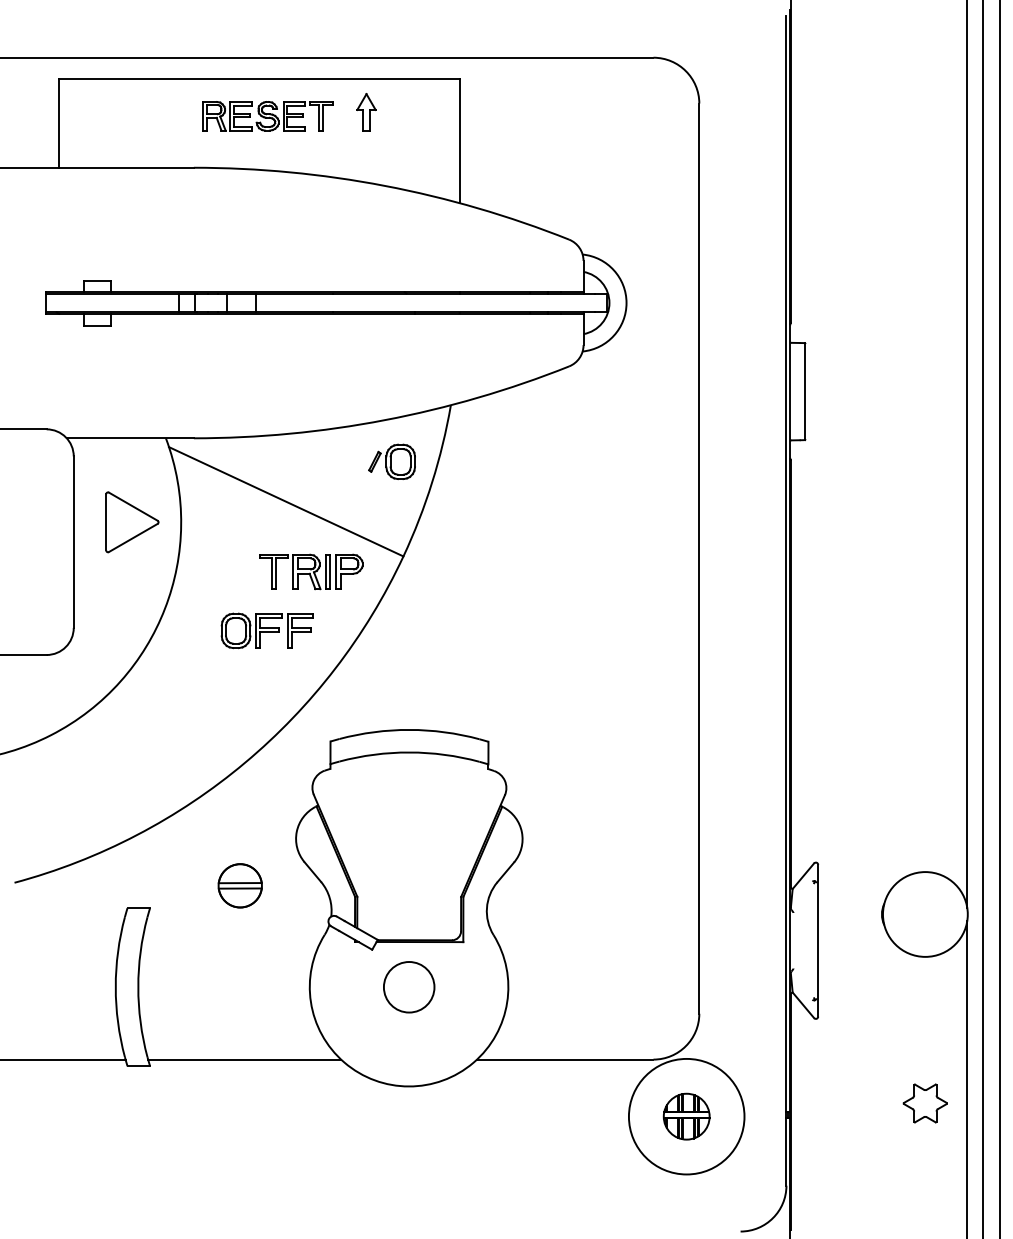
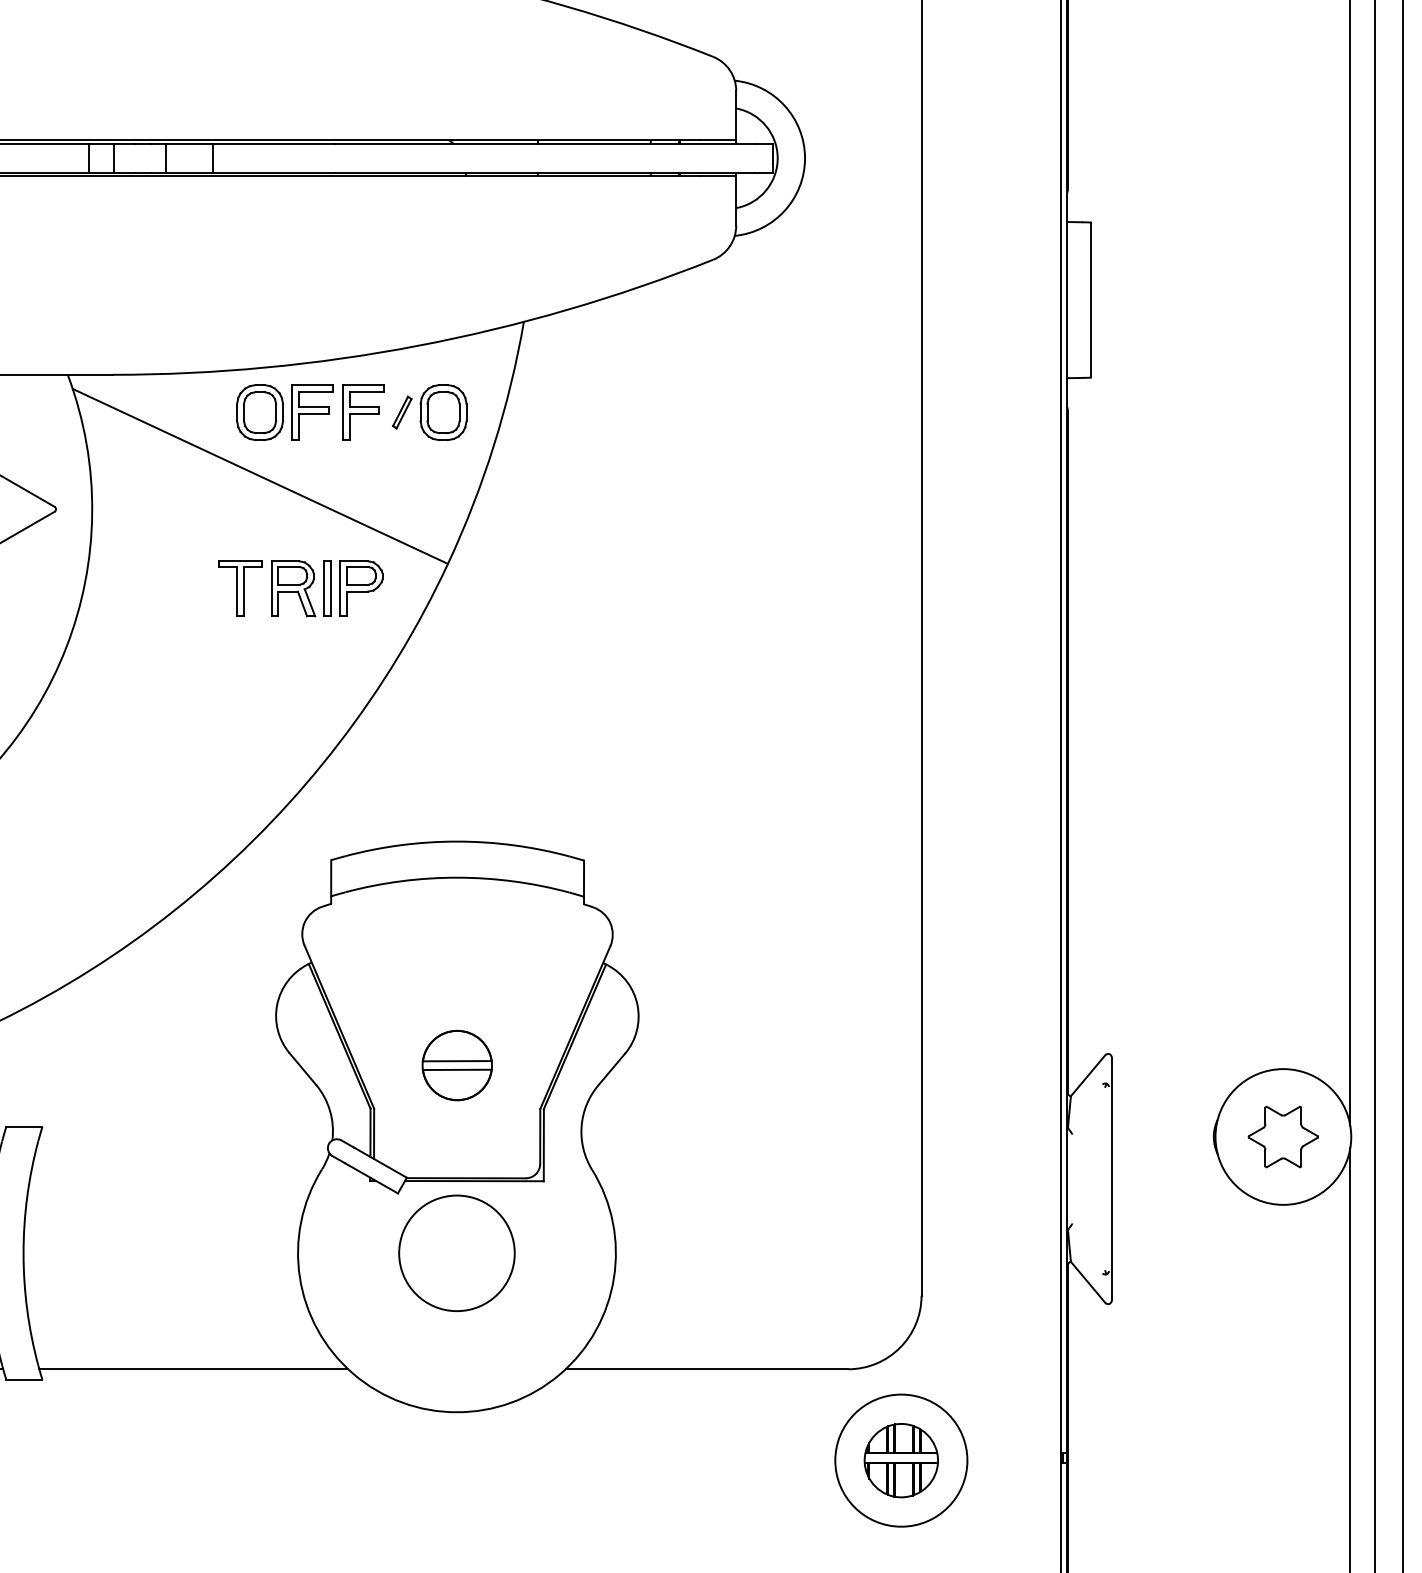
part: (266, 630) -> (308, 411), moved
part: (239, 885) -> (456, 1064), moved
circle: (409, 987) -> (457, 1253), size x1.43
part: (924, 1103) -> (1281, 1137), moved
circle: (686, 1116) -> (901, 1460), size x0.71

